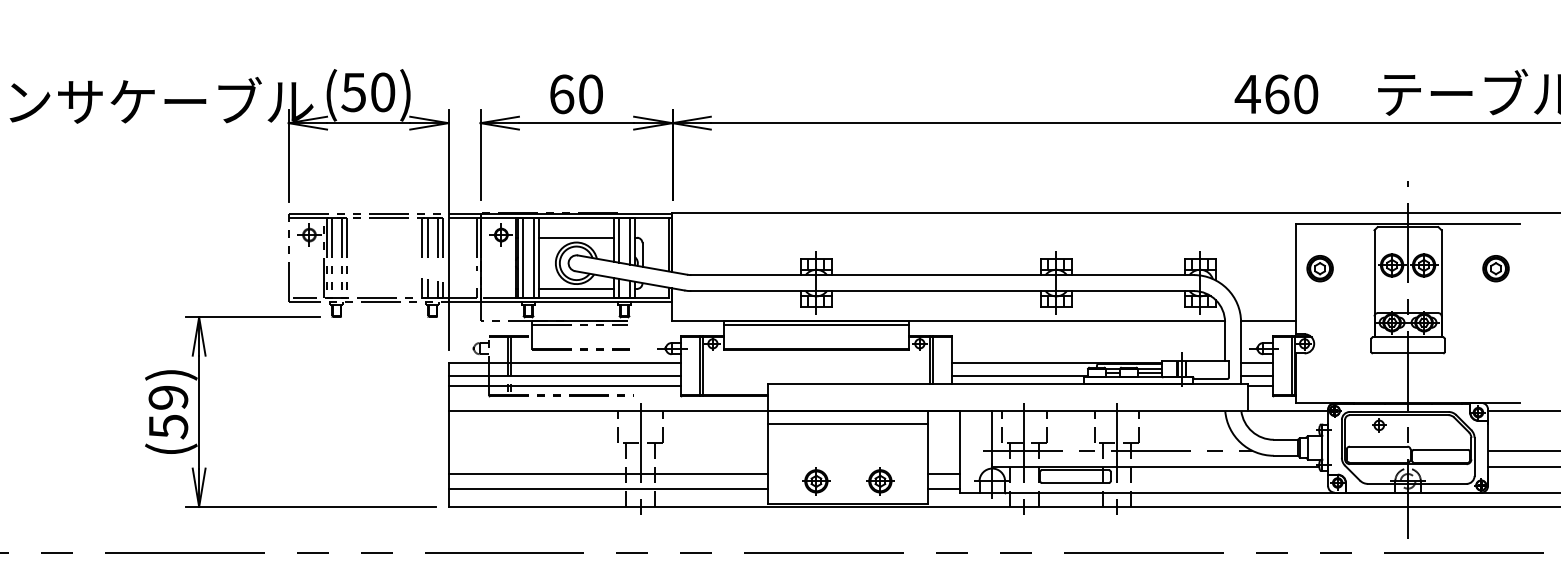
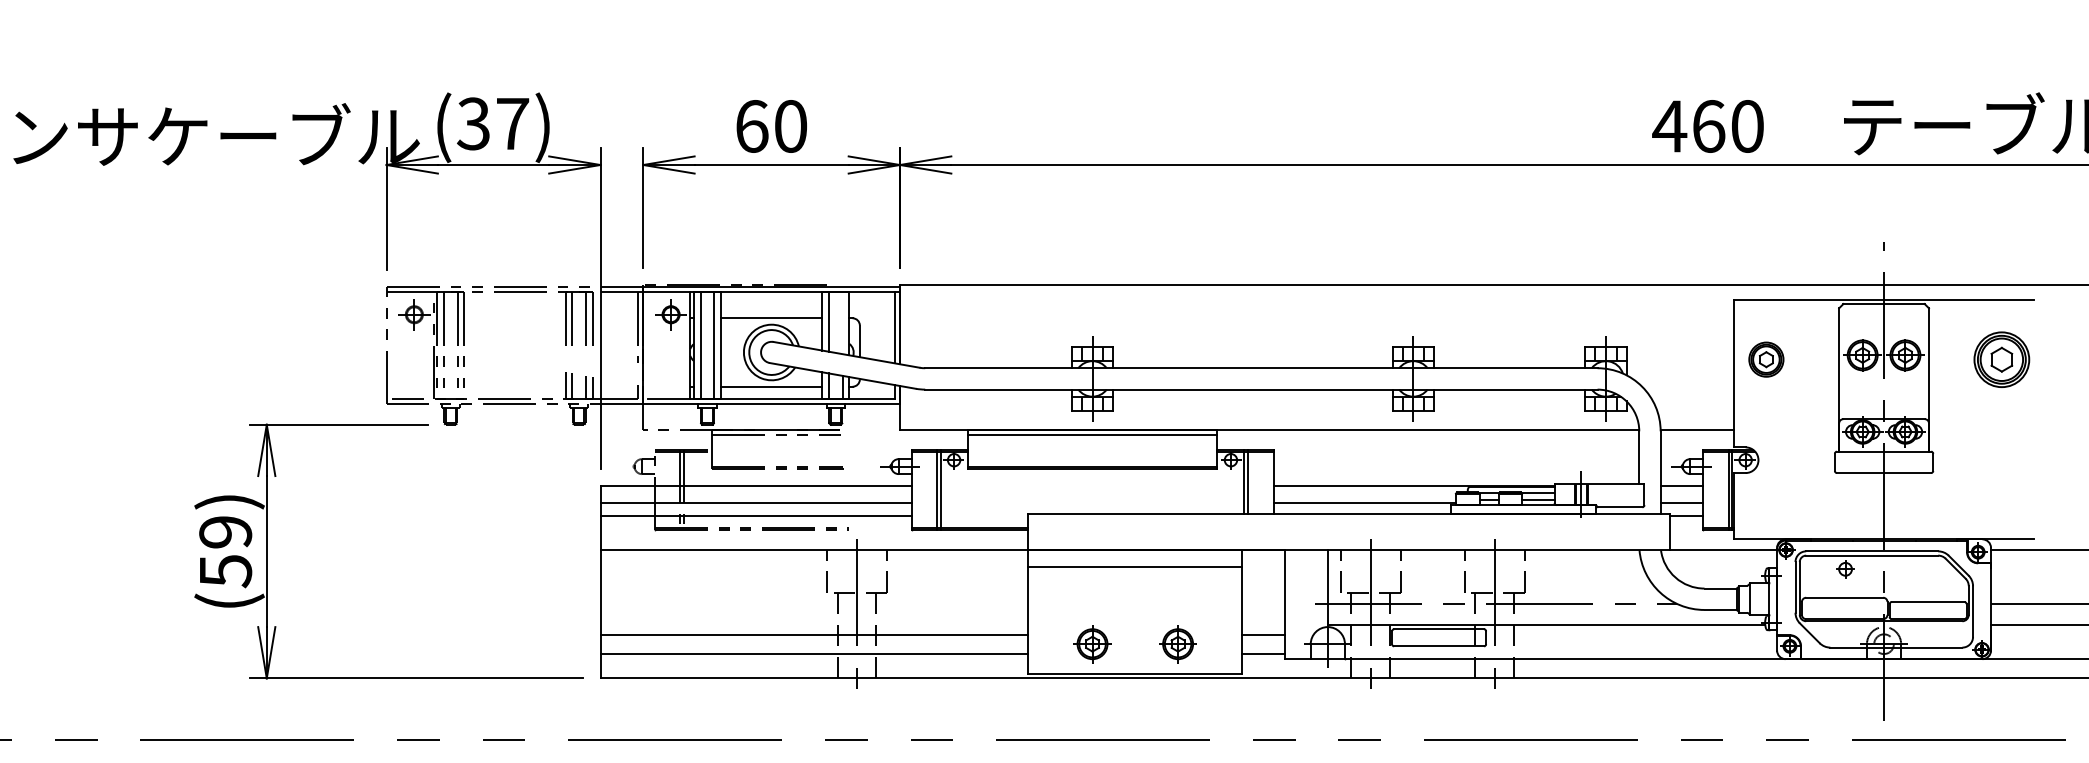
text: (367, 92) -> (492, 123), (50) -> (37)
line: (629, 241) -> (842, 323), removed
part: (1495, 268) -> (2001, 359), size x1.6

